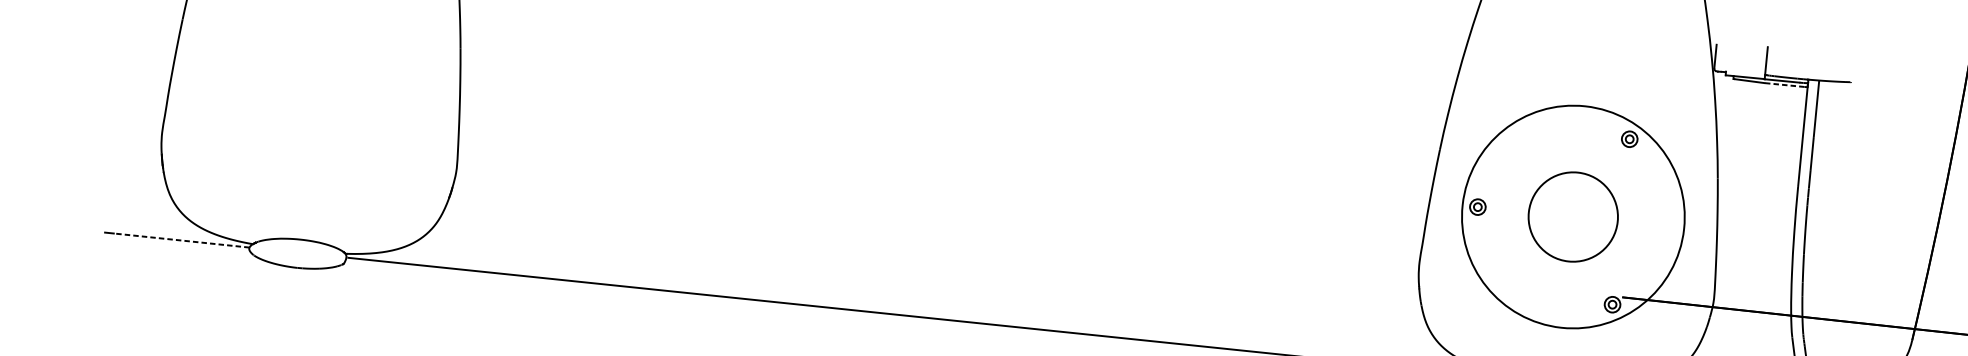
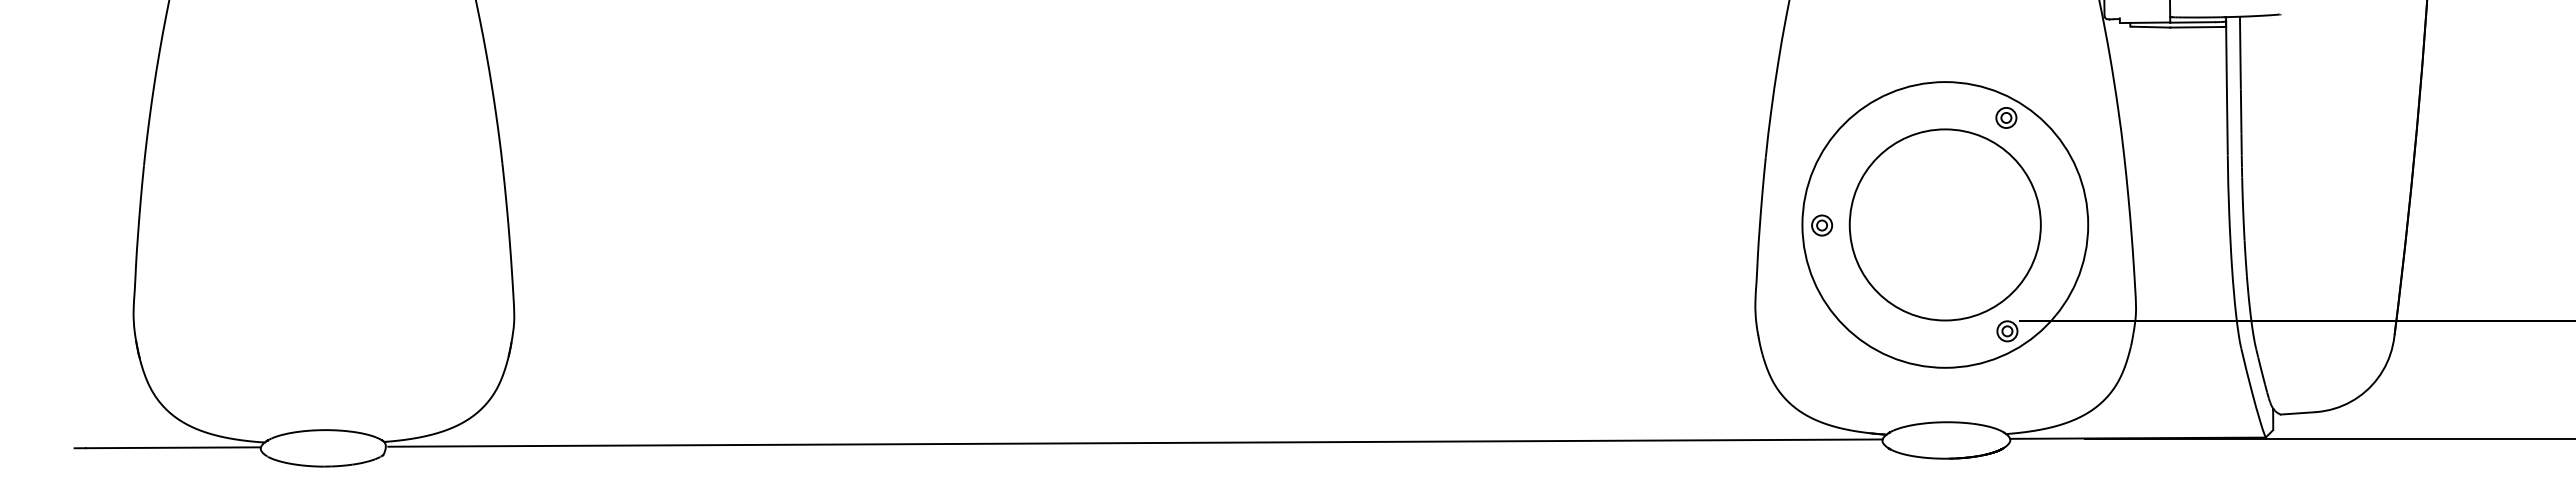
line: (1784, 85) -> (2196, 27), dashed -> solid
circle: (1572, 216) -> (1944, 224), size x1.67
line: (181, 240) -> (173, 447), dashed -> solid

